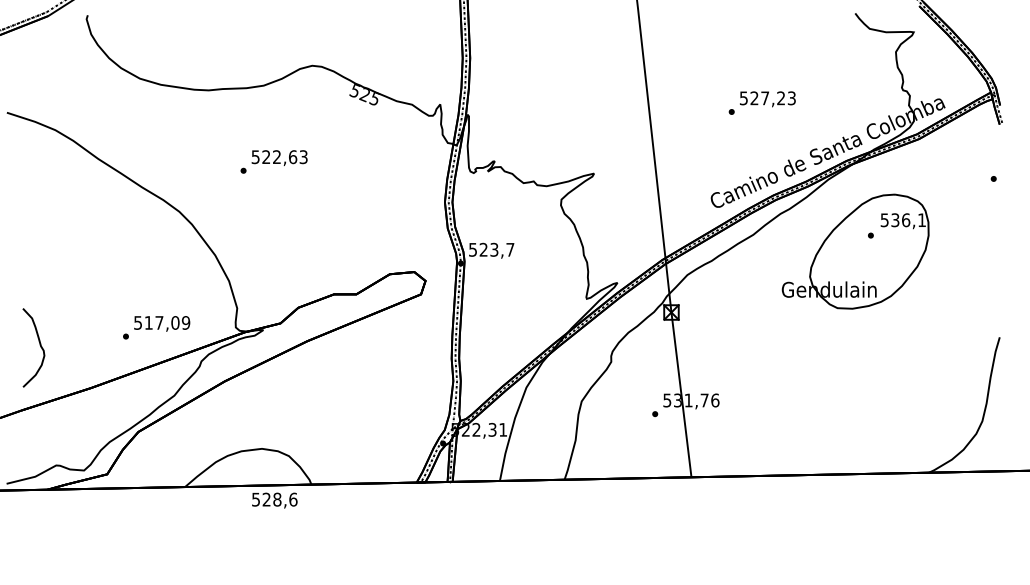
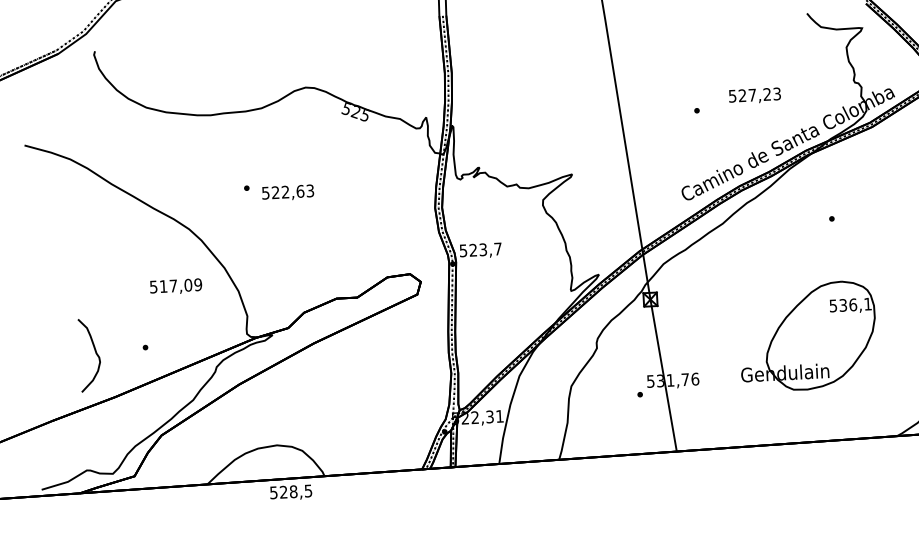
text: (767, 99) -> (754, 96), moved
text: (279, 157) -> (287, 192), moved
part: (855, 251) -> (807, 336), moved
text: (162, 323) -> (176, 286), moved
curve: (39, 345) -> (95, 352), moved
text: (293, 499) -> (308, 490), 528,6 -> 528,5

